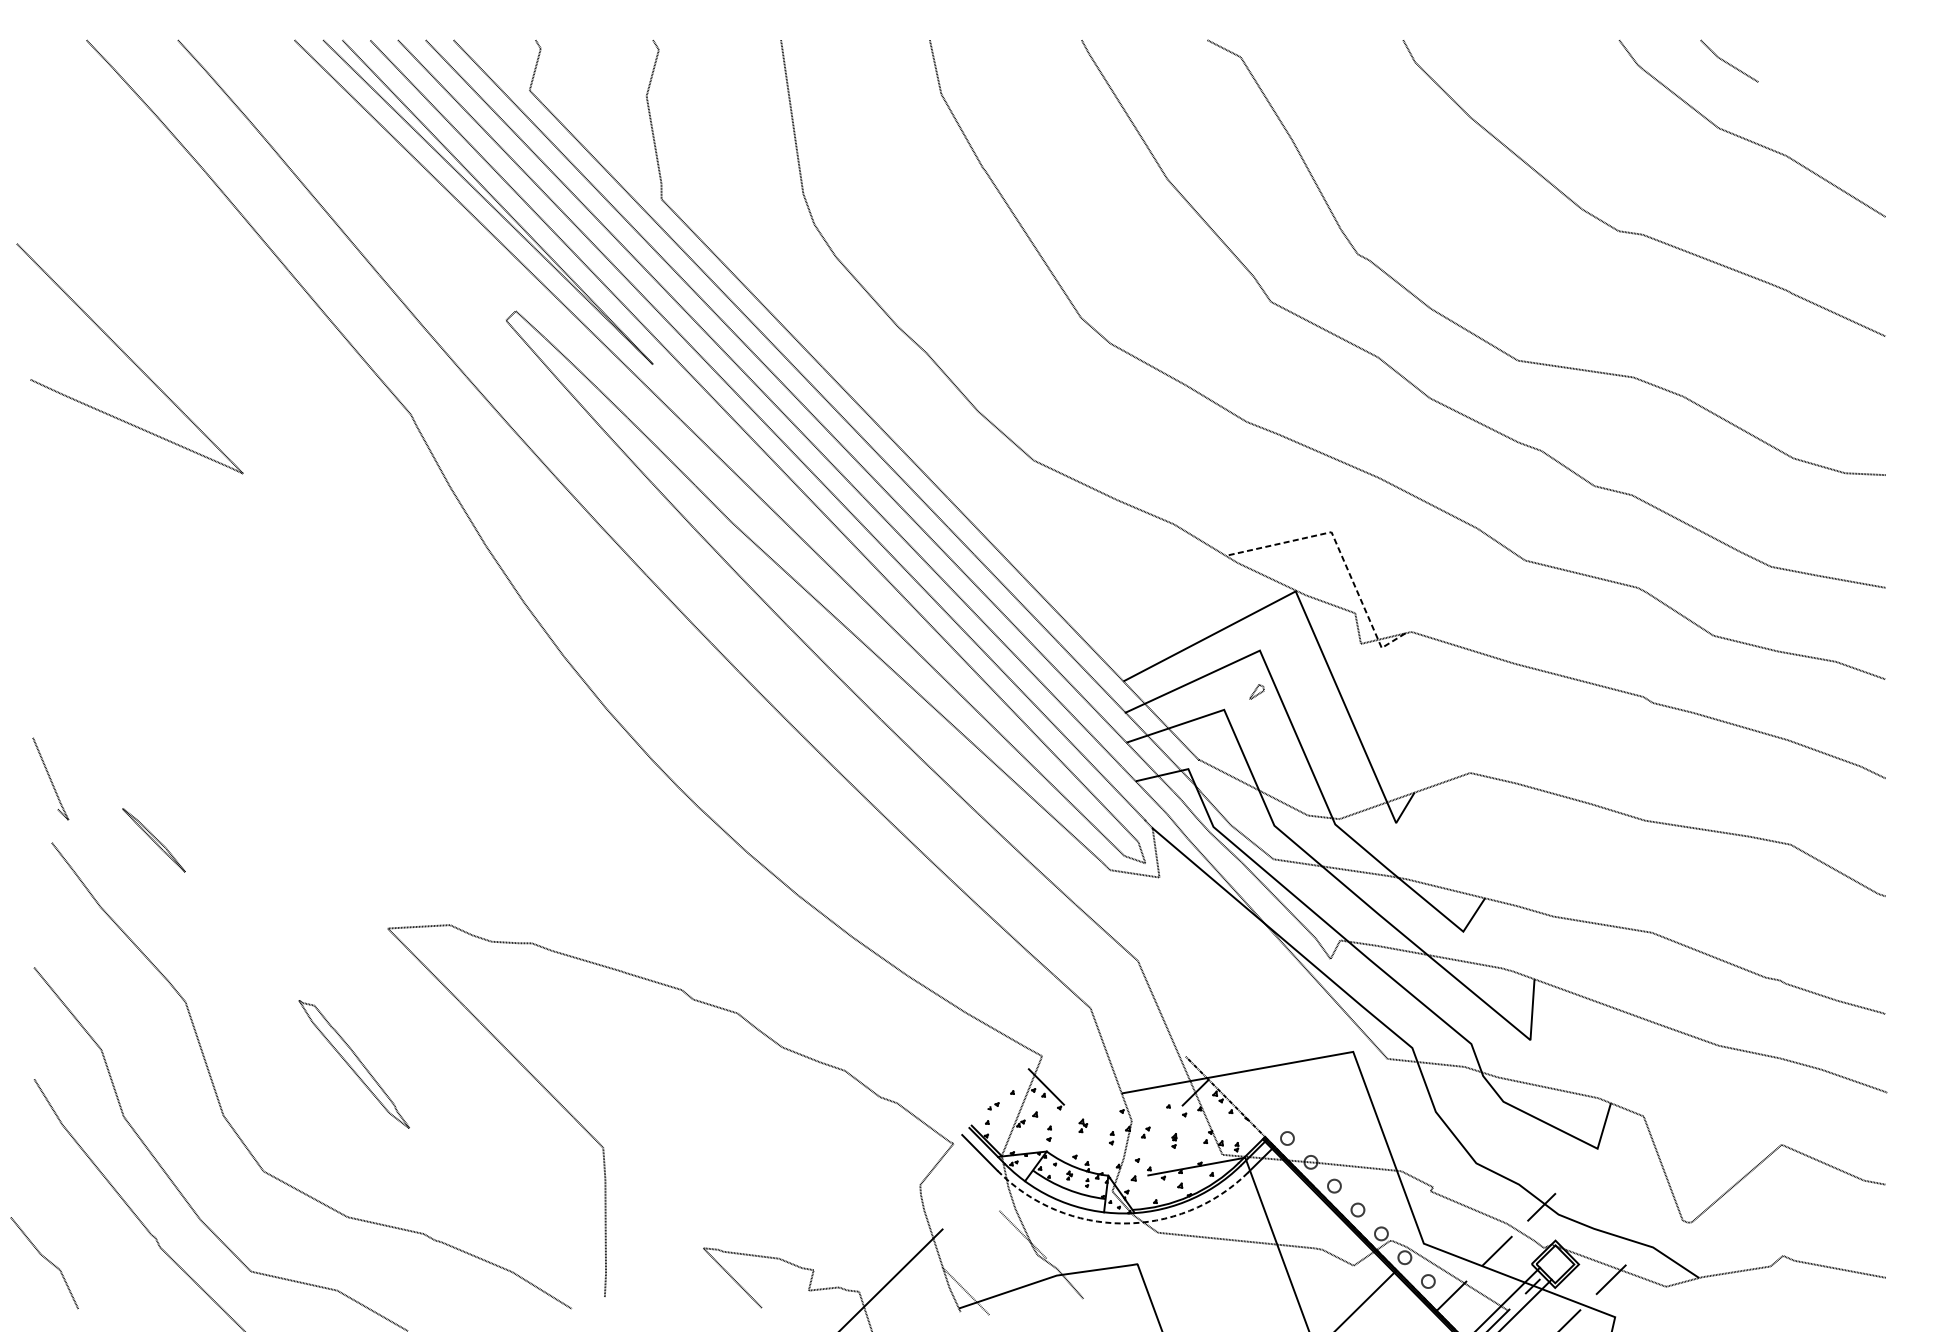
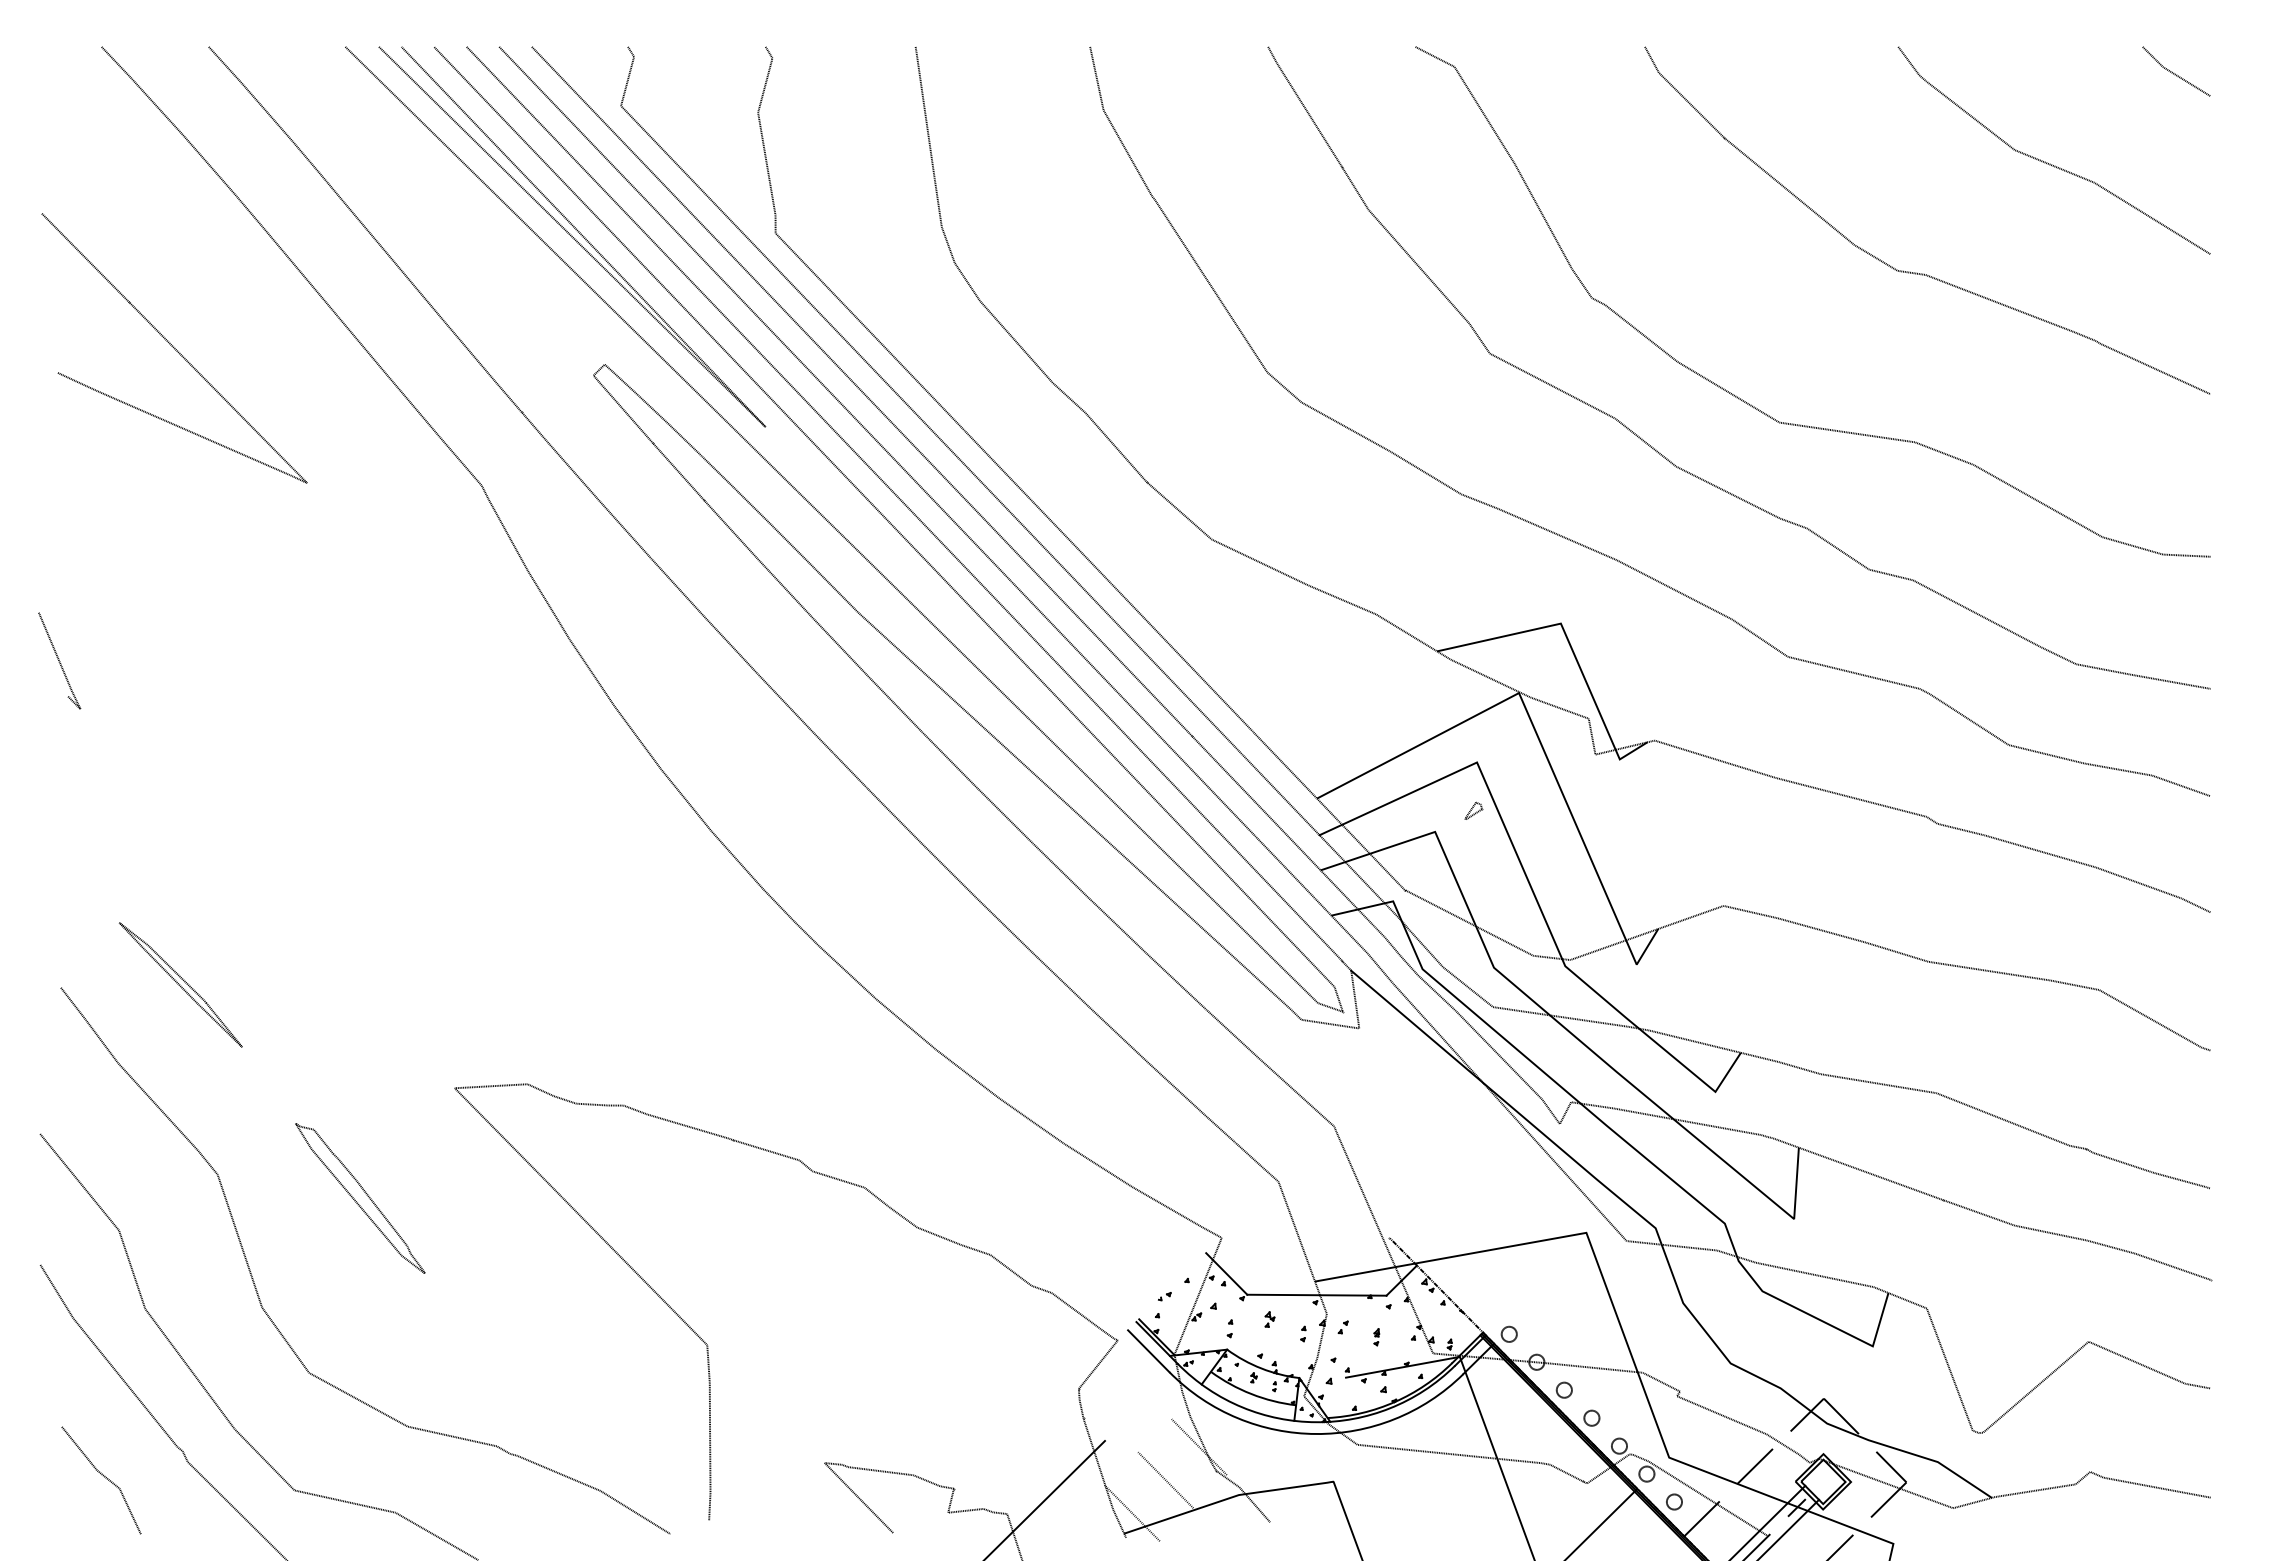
line: (1728, 62) -> (2175, 73), moved
curve: (129, 358) -> (174, 348), moved
line: (1340, 553) -> (1571, 648), dashed -> solid
line: (50, 778) -> (59, 660), moved
part: (153, 840) -> (180, 984), size x1.67
part: (354, 1064) -> (360, 1198), moved
line: (1122, 1104) -> (1316, 1294), added
arc: (1122, 1223) -> (1316, 1434), dashed -> solid
line: (1590, 1229) -> (1864, 1440), added
line: (47, 1260) -> (104, 1477), moved
line: (994, 1263) -> (1165, 1480), added

